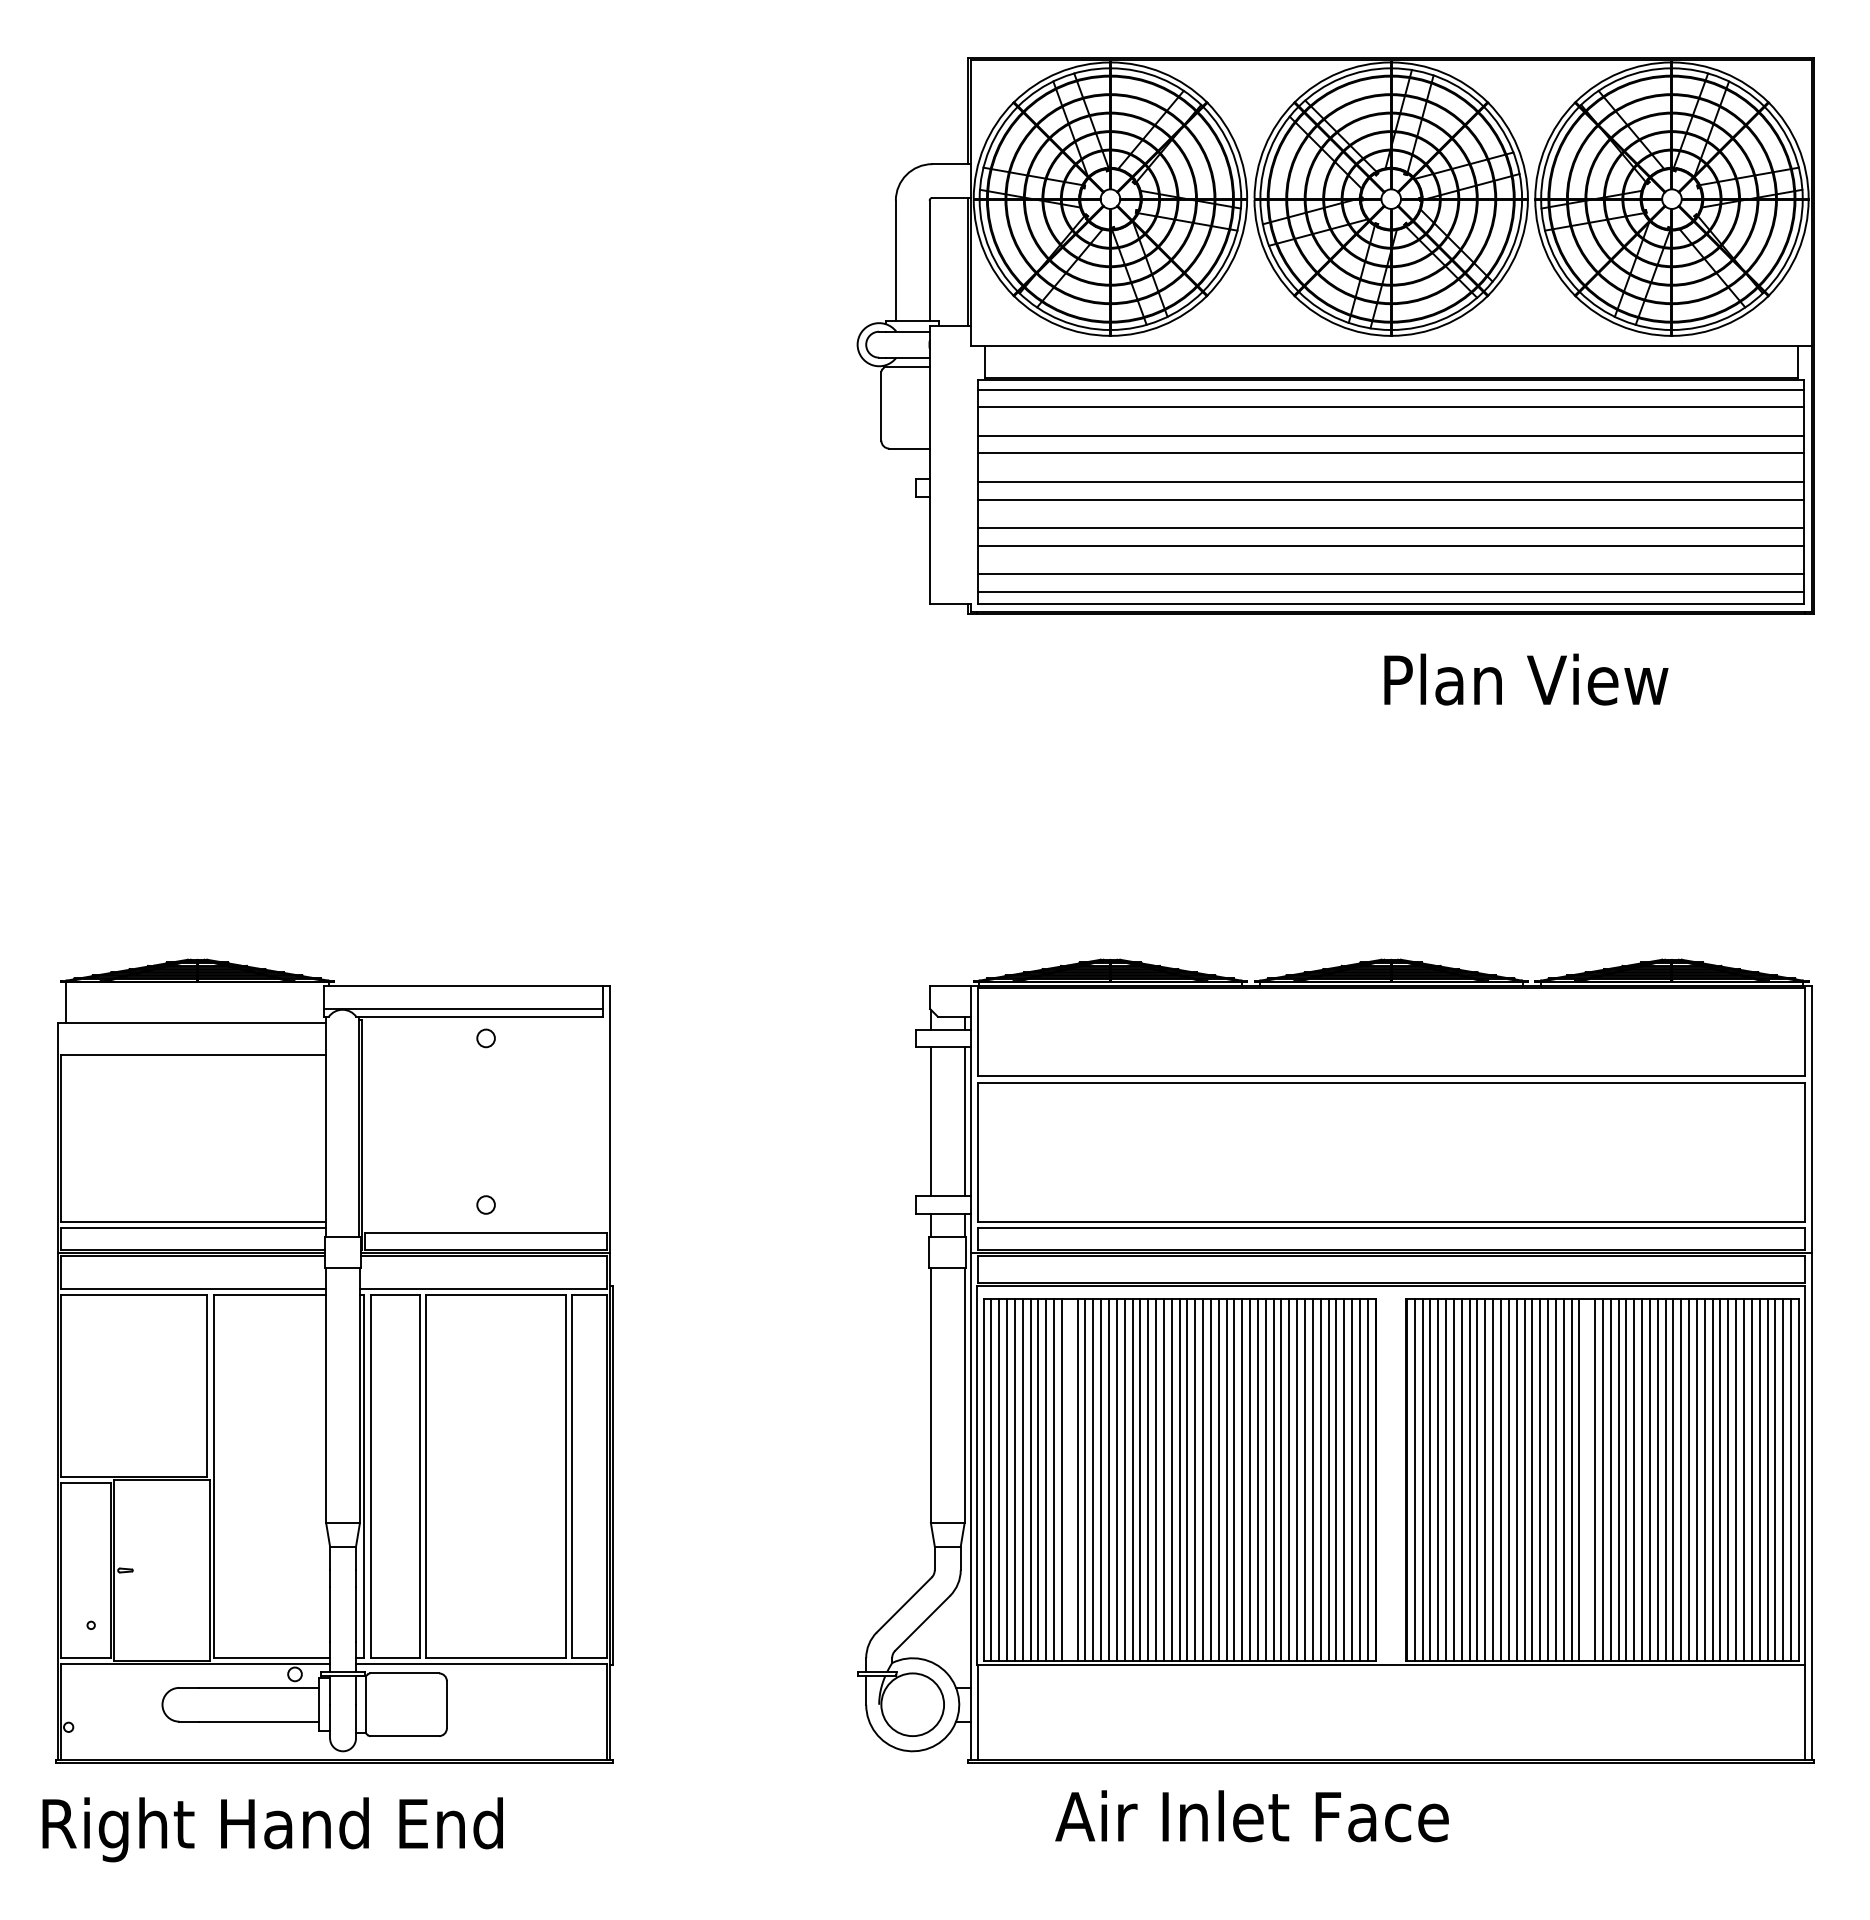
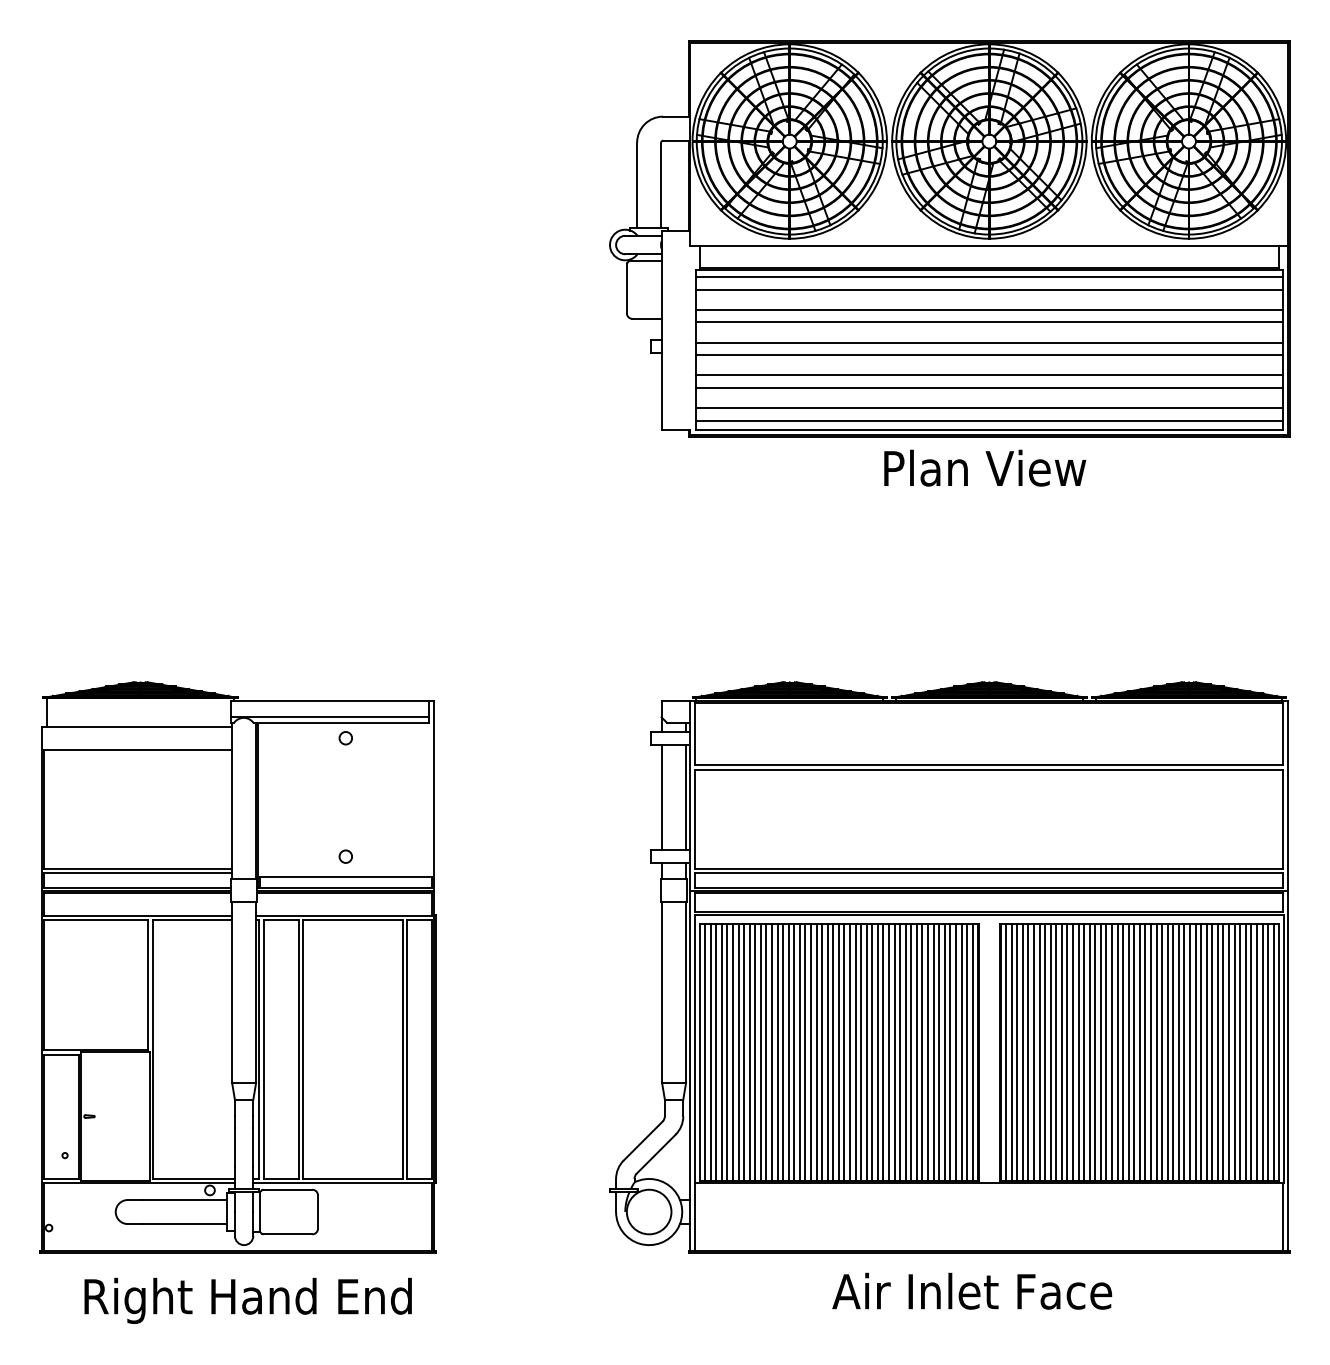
text: (1526, 679) -> (985, 468), moved
line: (1069, 1479) -> (760, 1051), added
line: (1587, 1479) -> (1128, 1051), added
text: (1251, 1816) -> (971, 1291), moved
text: (272, 1829) -> (247, 1300), moved

